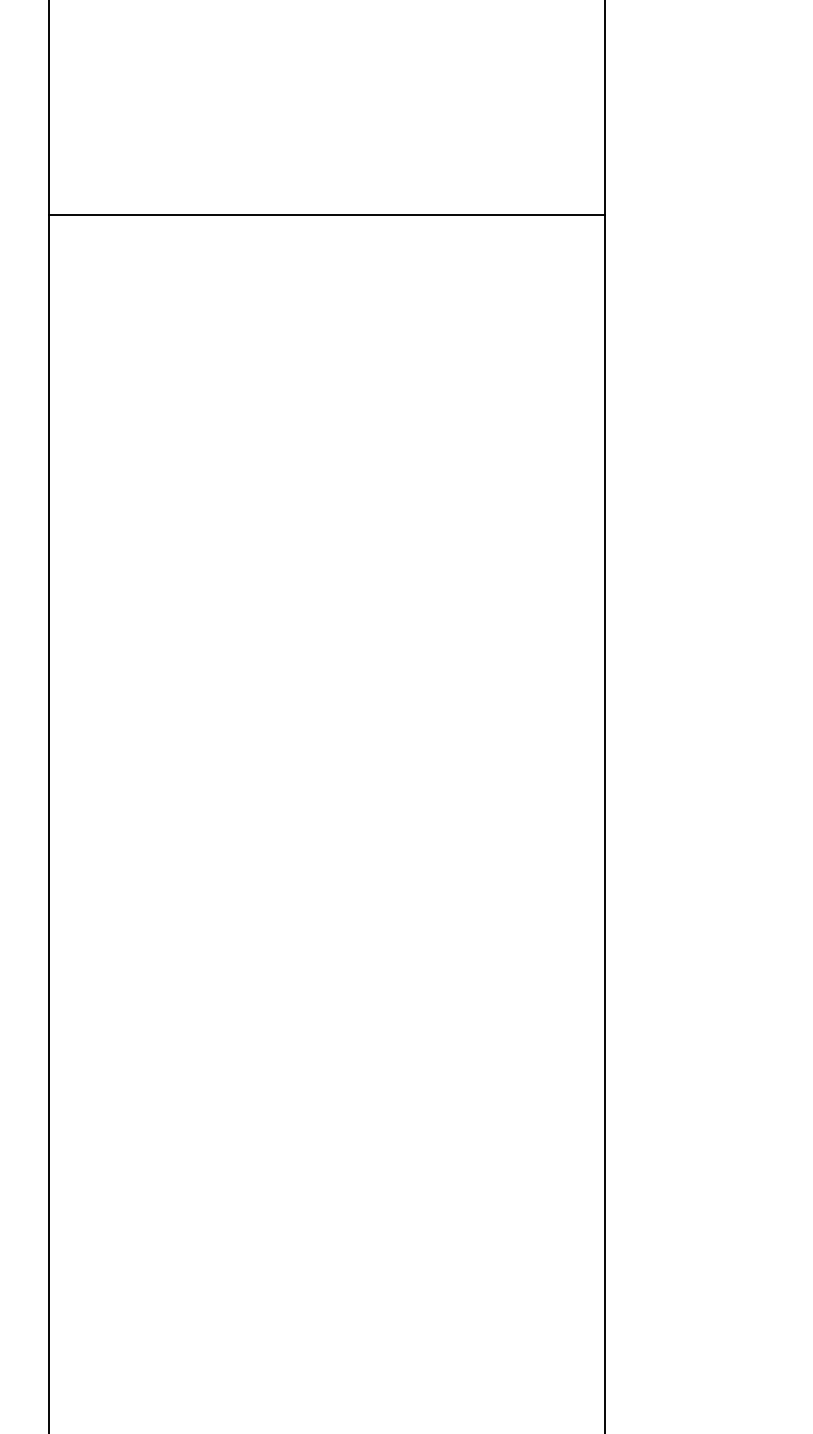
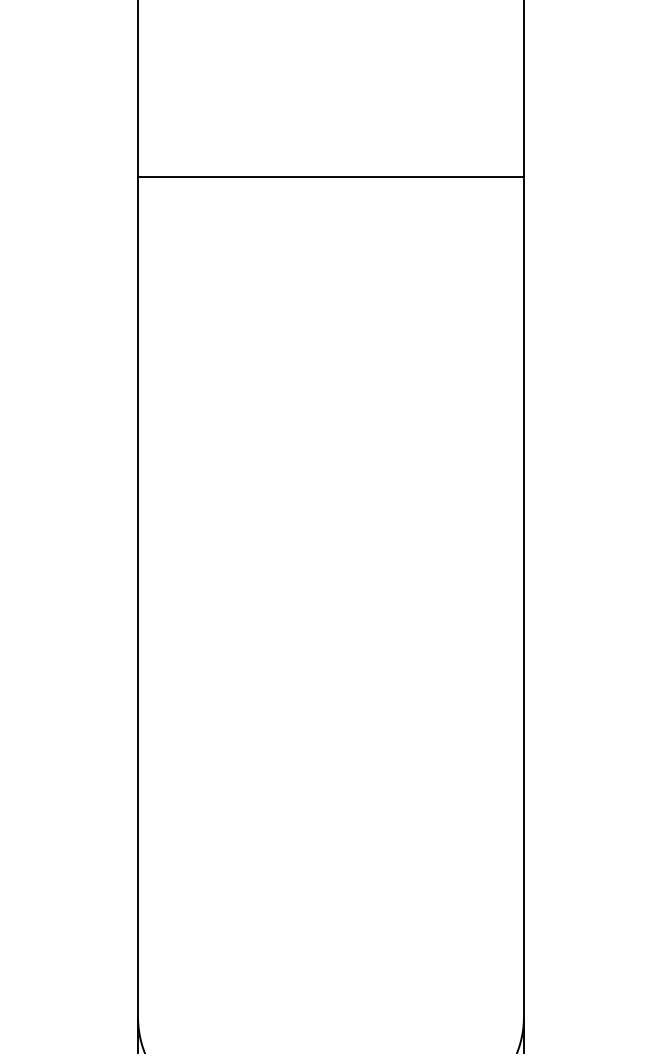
line: (326, 214) -> (330, 177), moved

